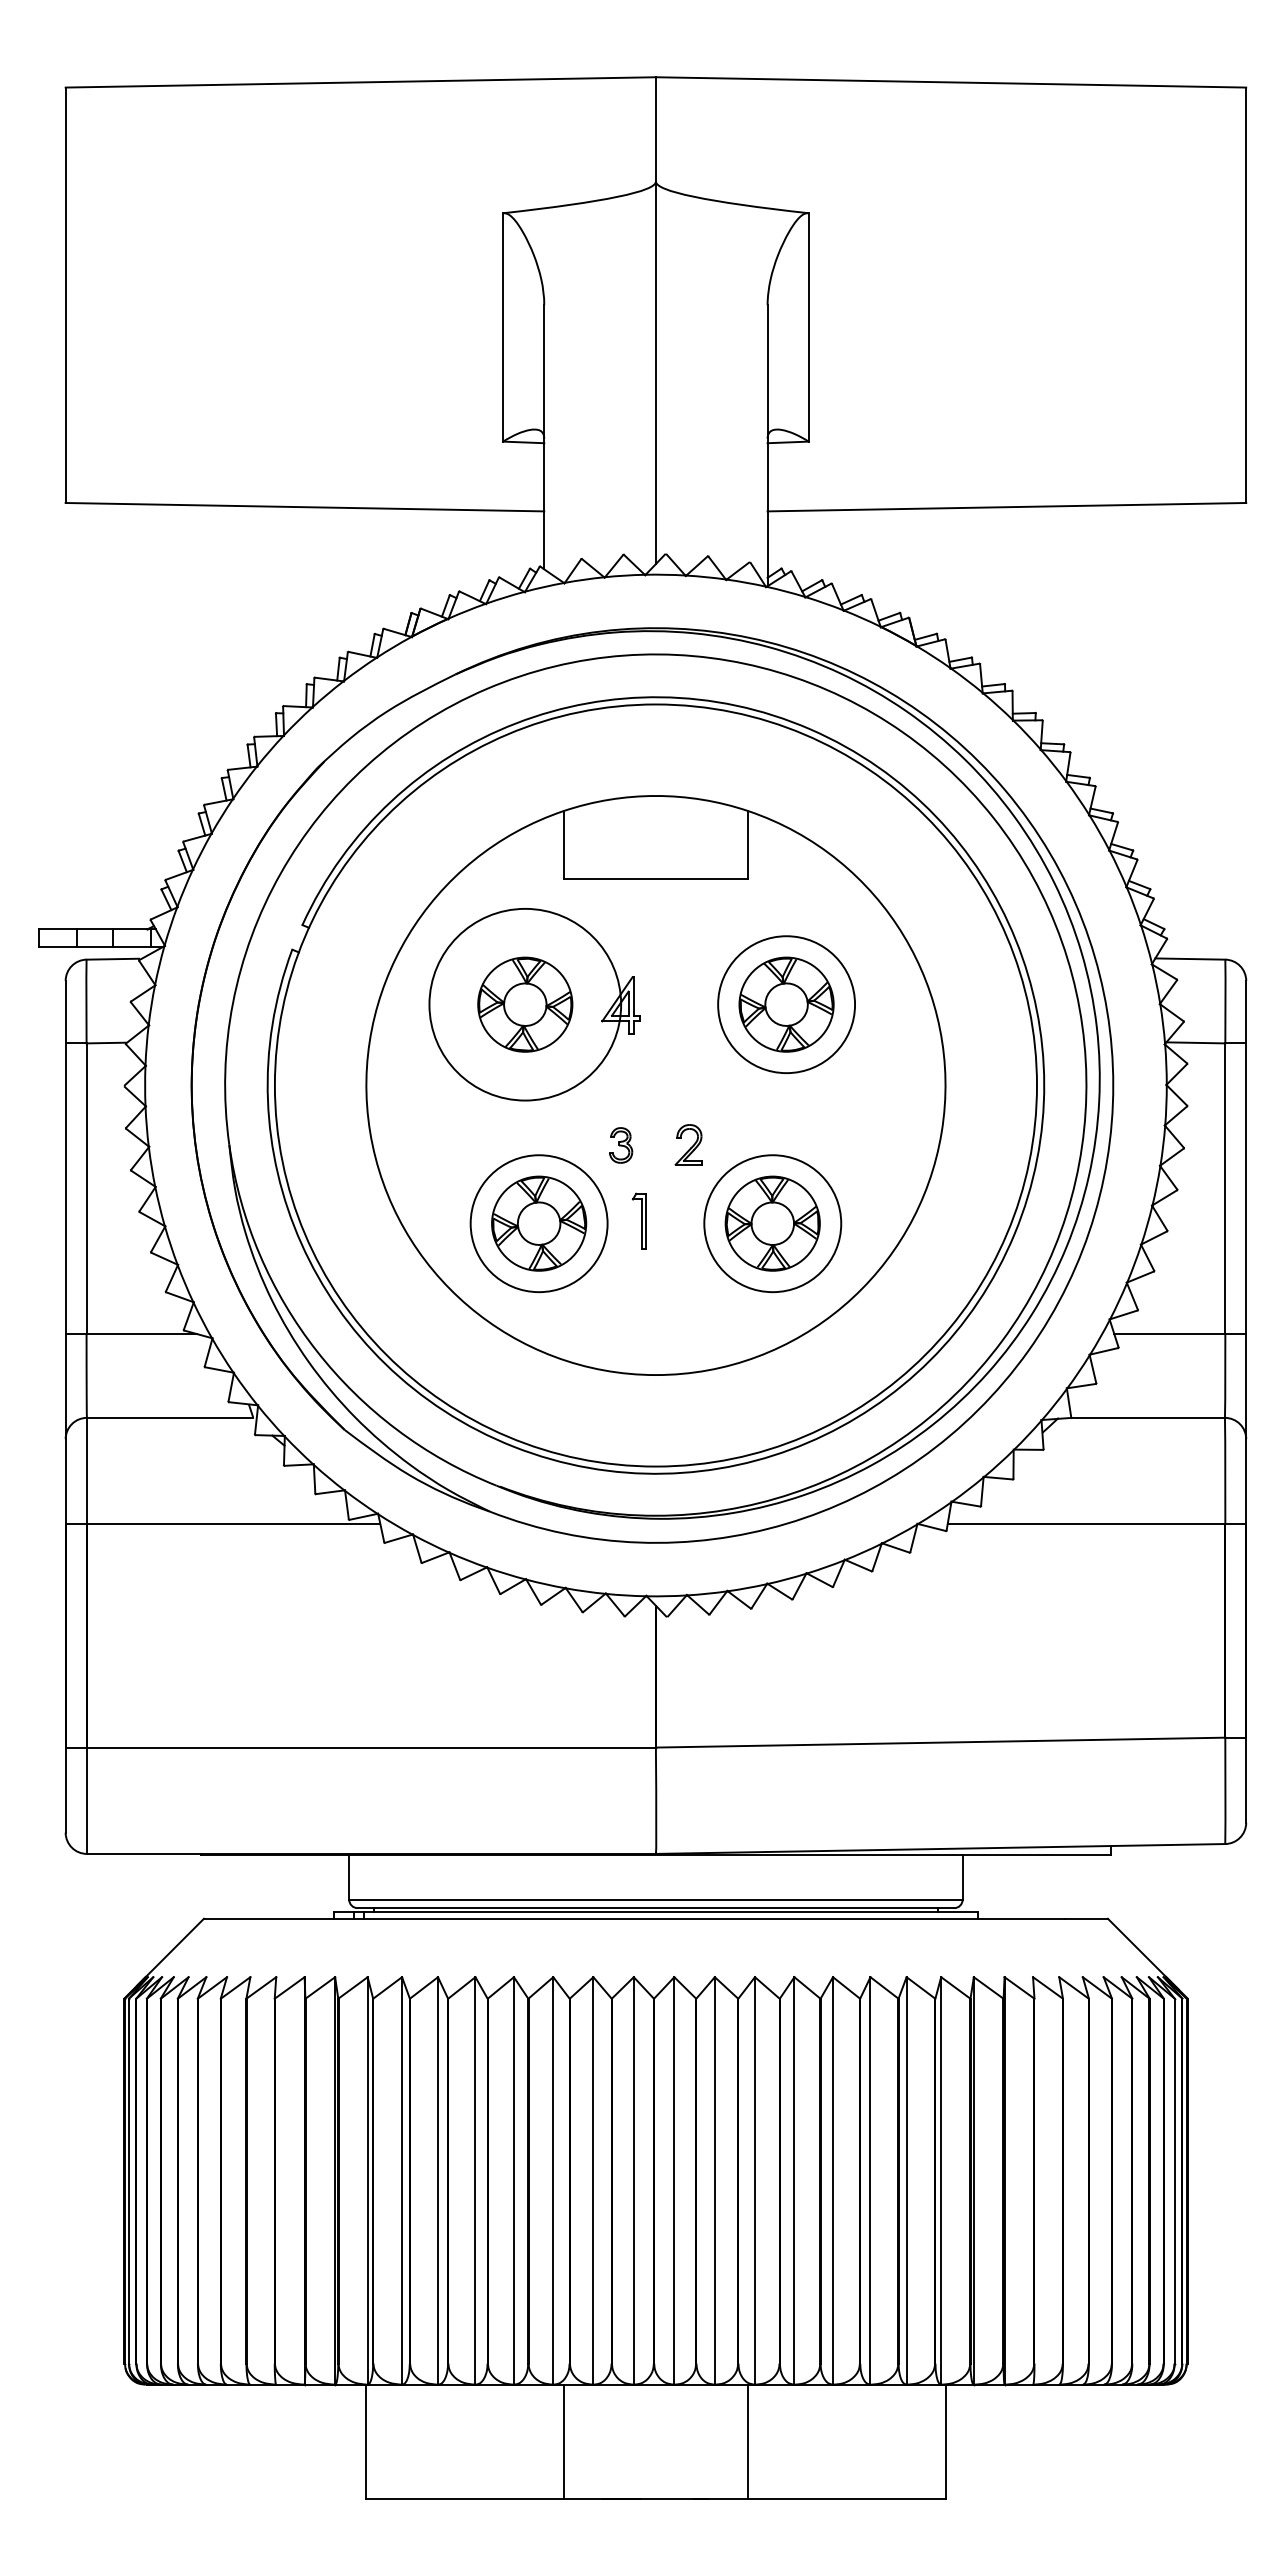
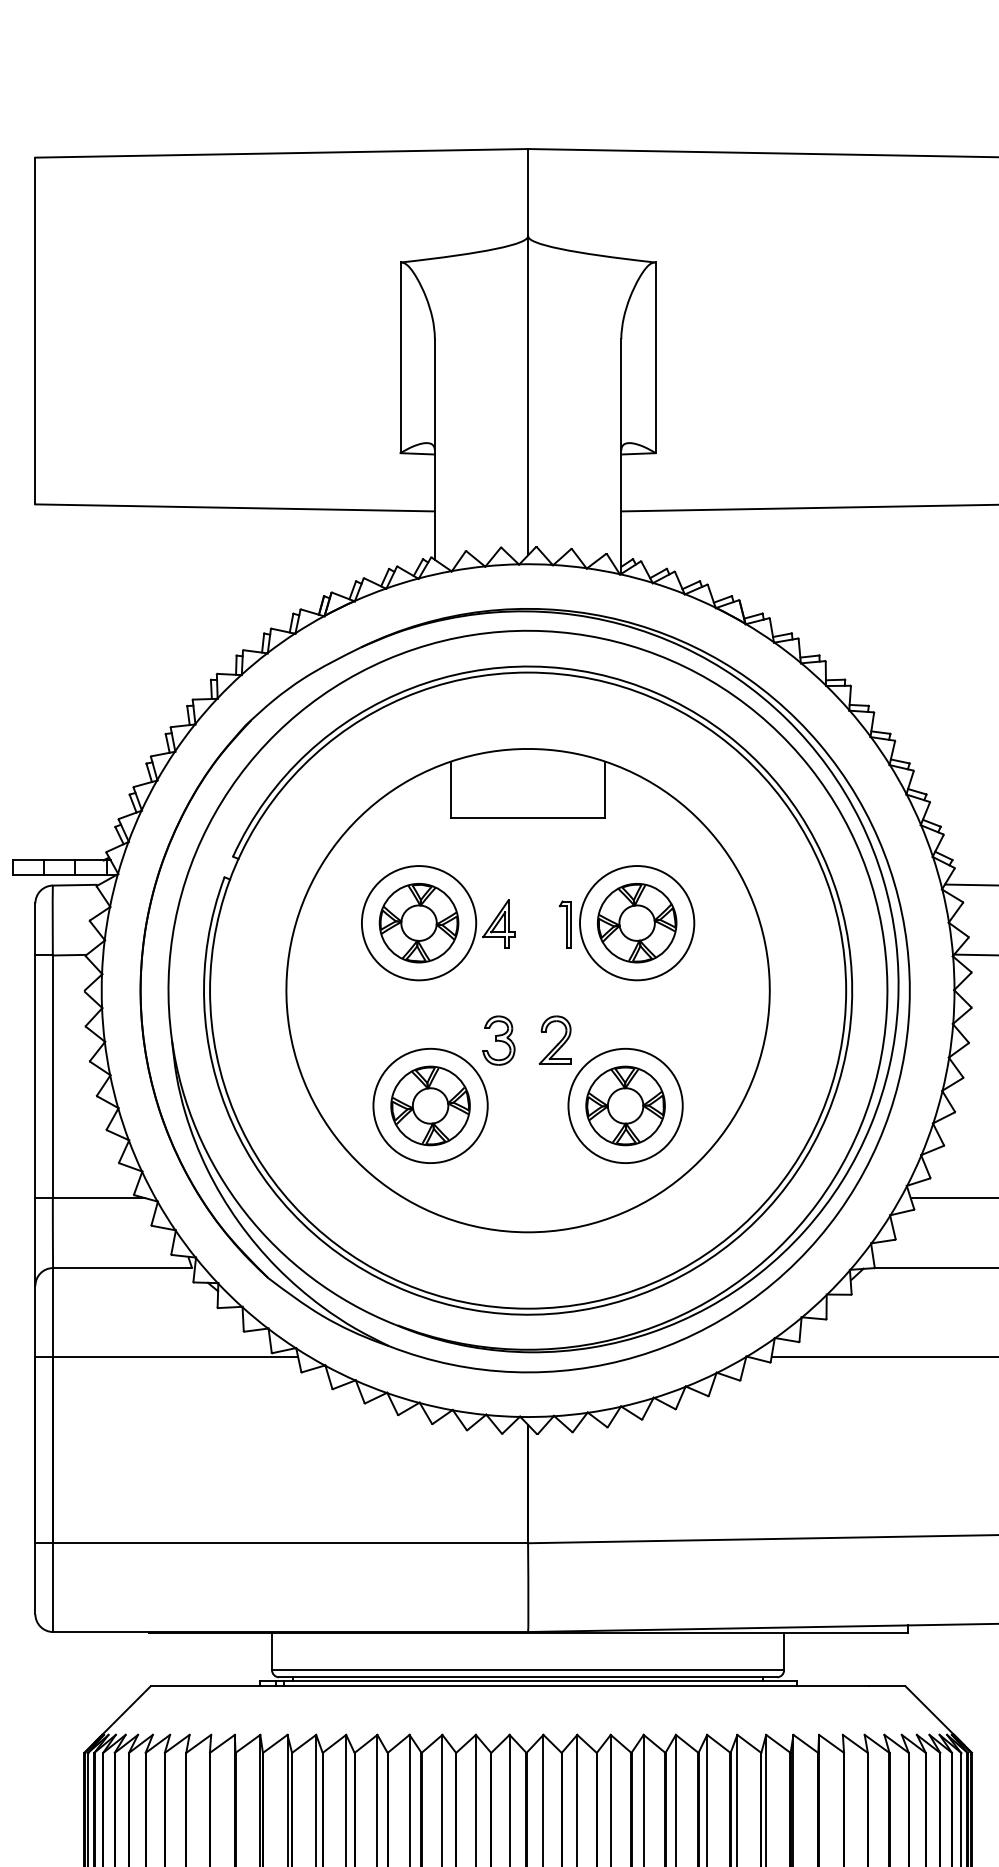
circle: (524, 1004) -> (418, 923), size x0.71
part: (688, 1144) -> (555, 1039), size x1.43
part: (620, 1145) -> (498, 1040), size x1.67
part: (638, 1220) -> (564, 923), moved

